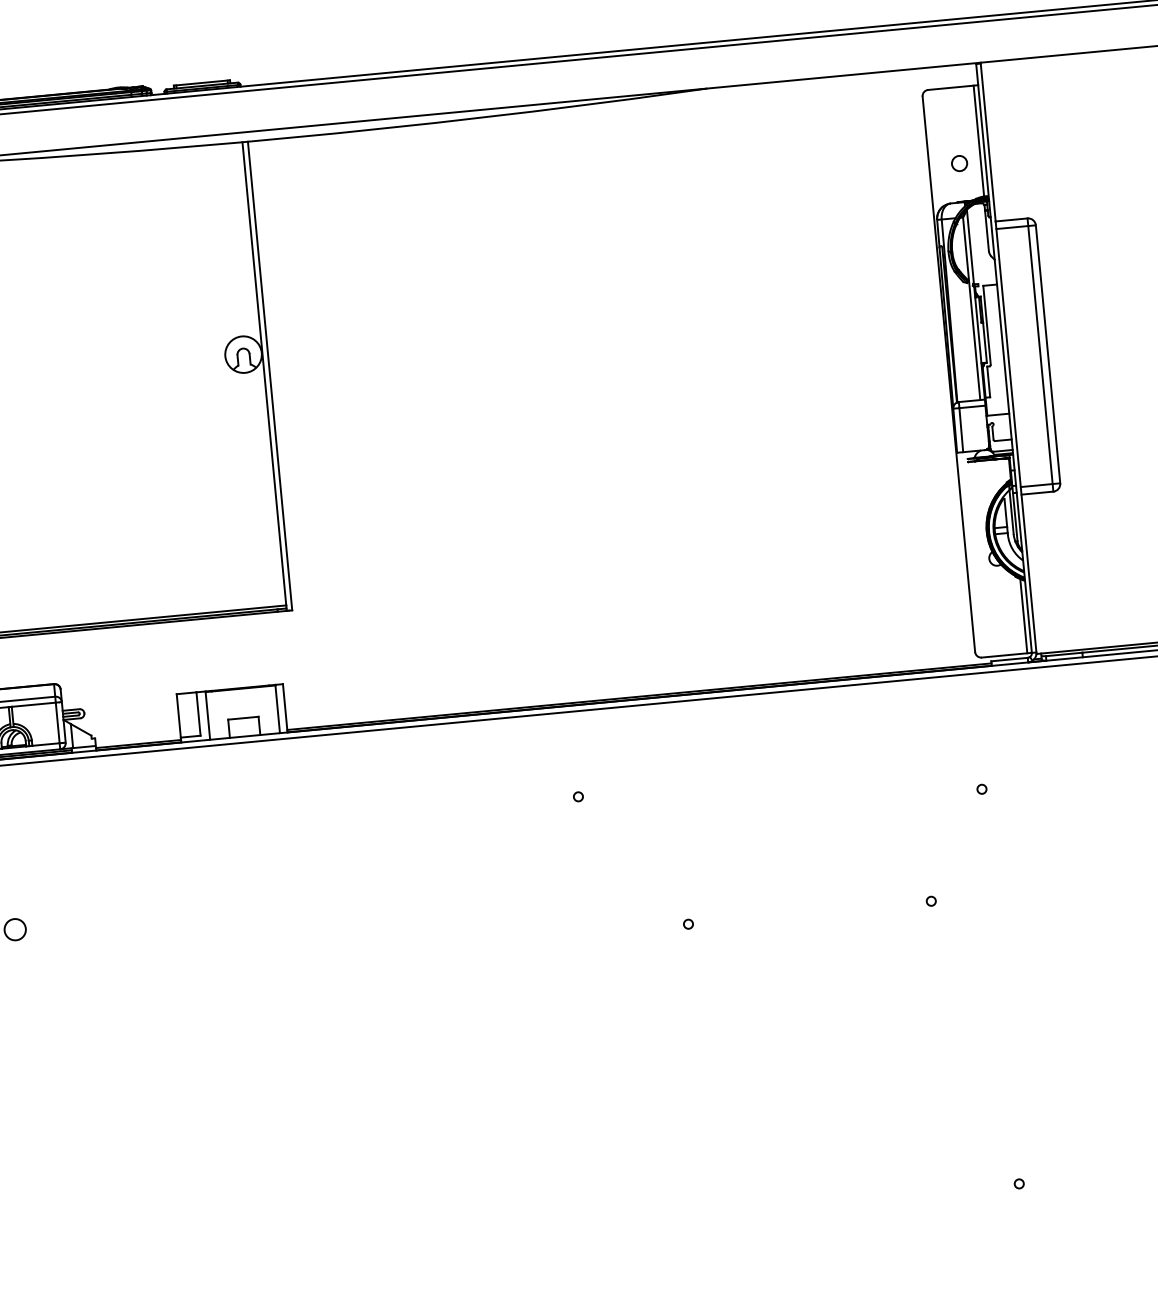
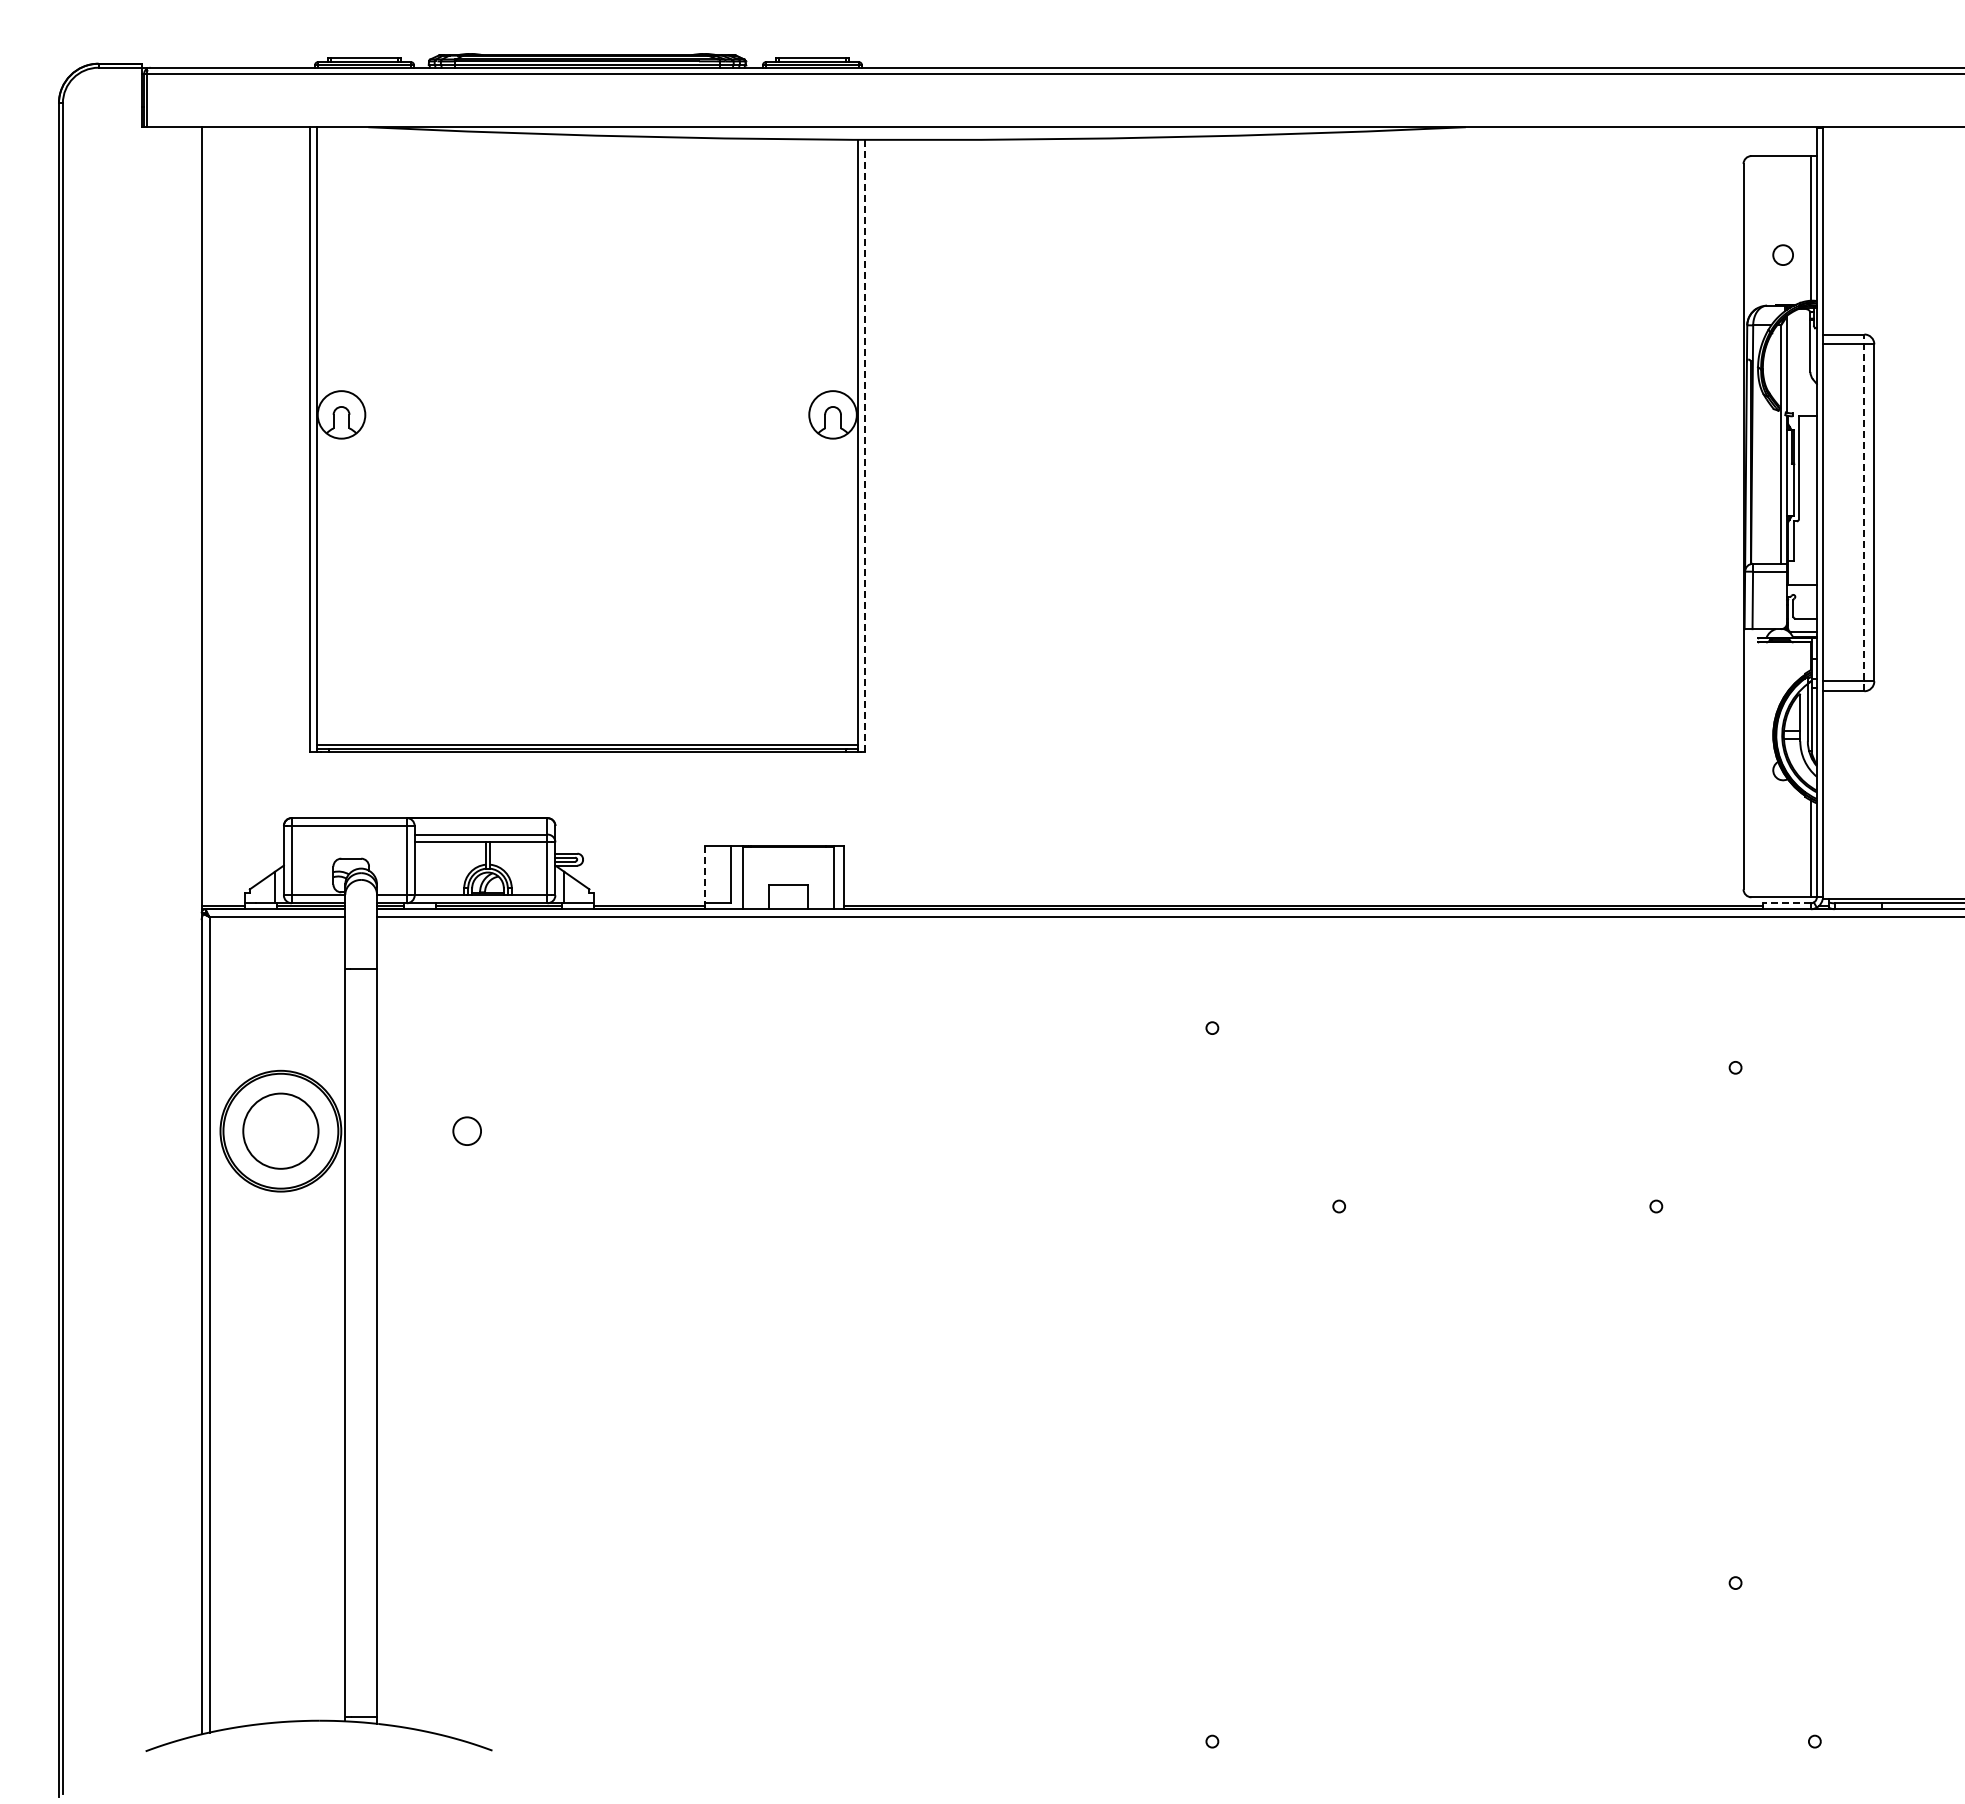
line: (1040, 354) -> (1864, 512), solid -> dashed
line: (269, 375) -> (864, 445), solid -> dashed
line: (1009, 659) -> (1787, 903), solid -> dashed
line: (179, 716) -> (705, 875), solid -> dashed

